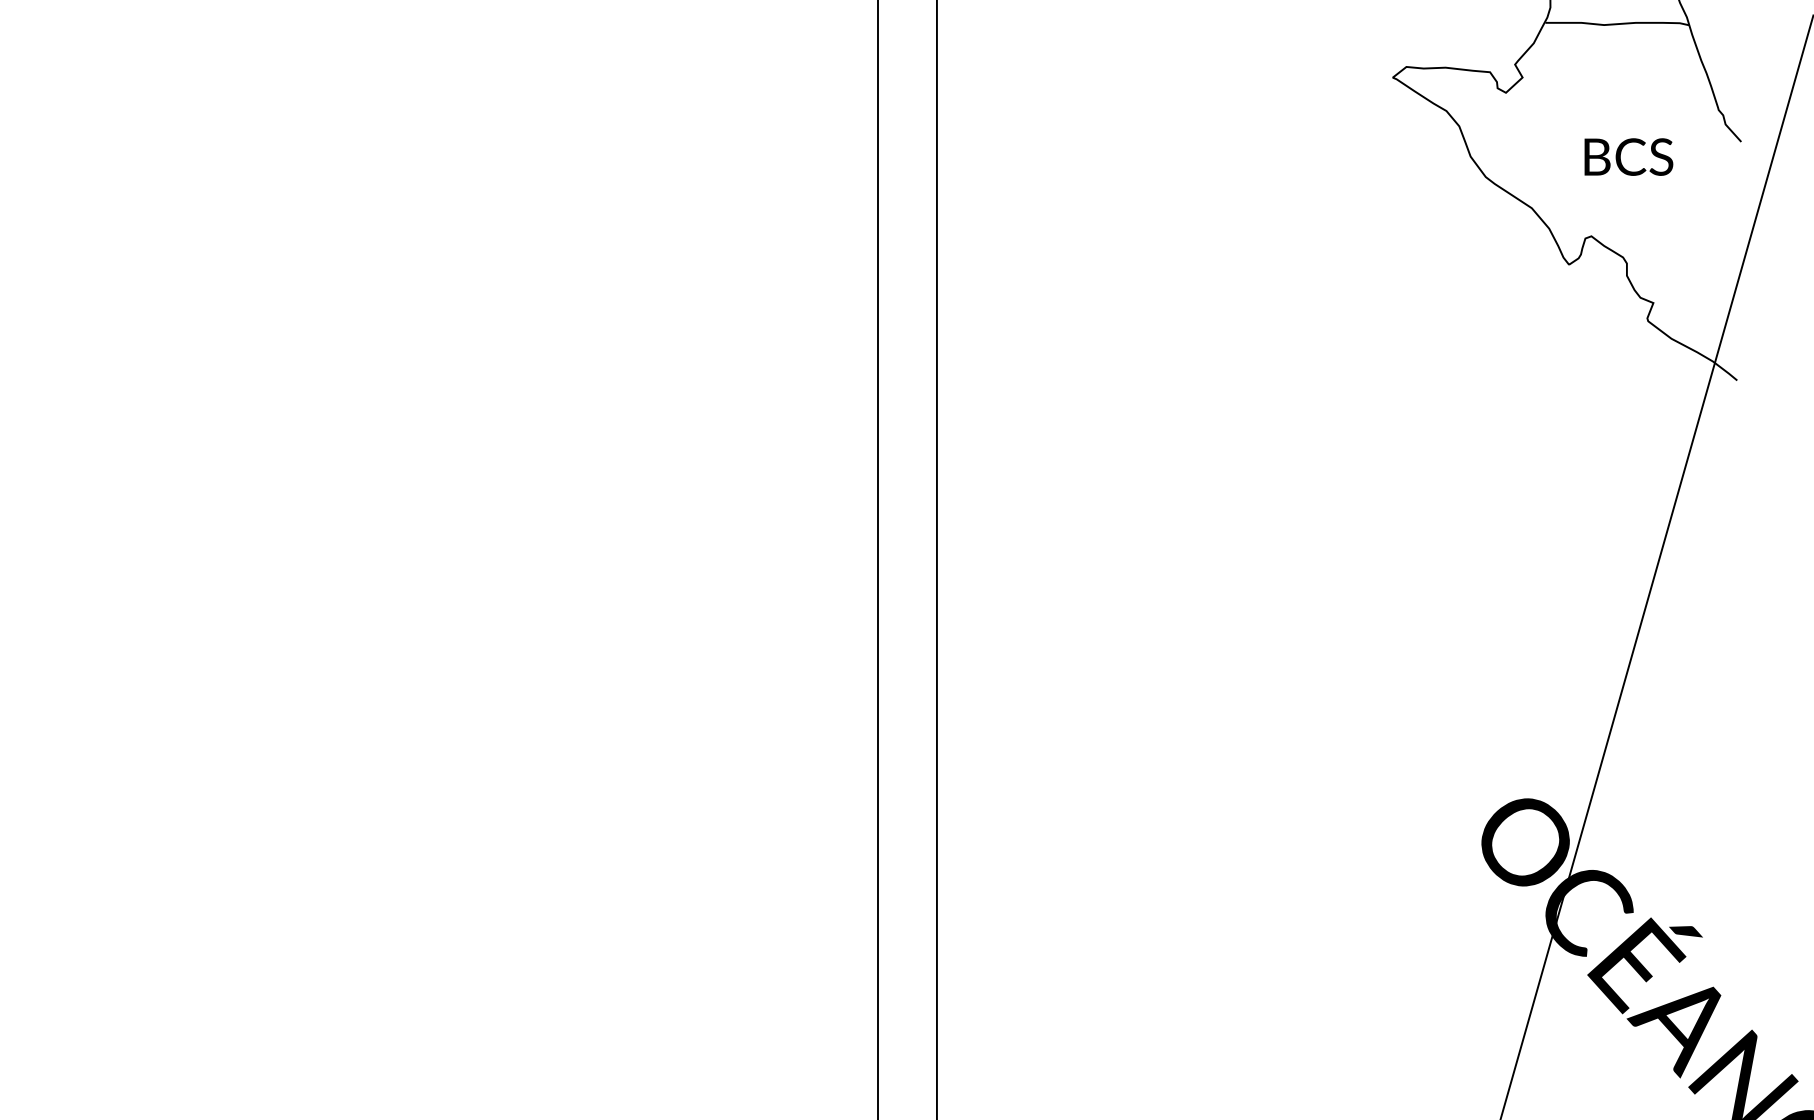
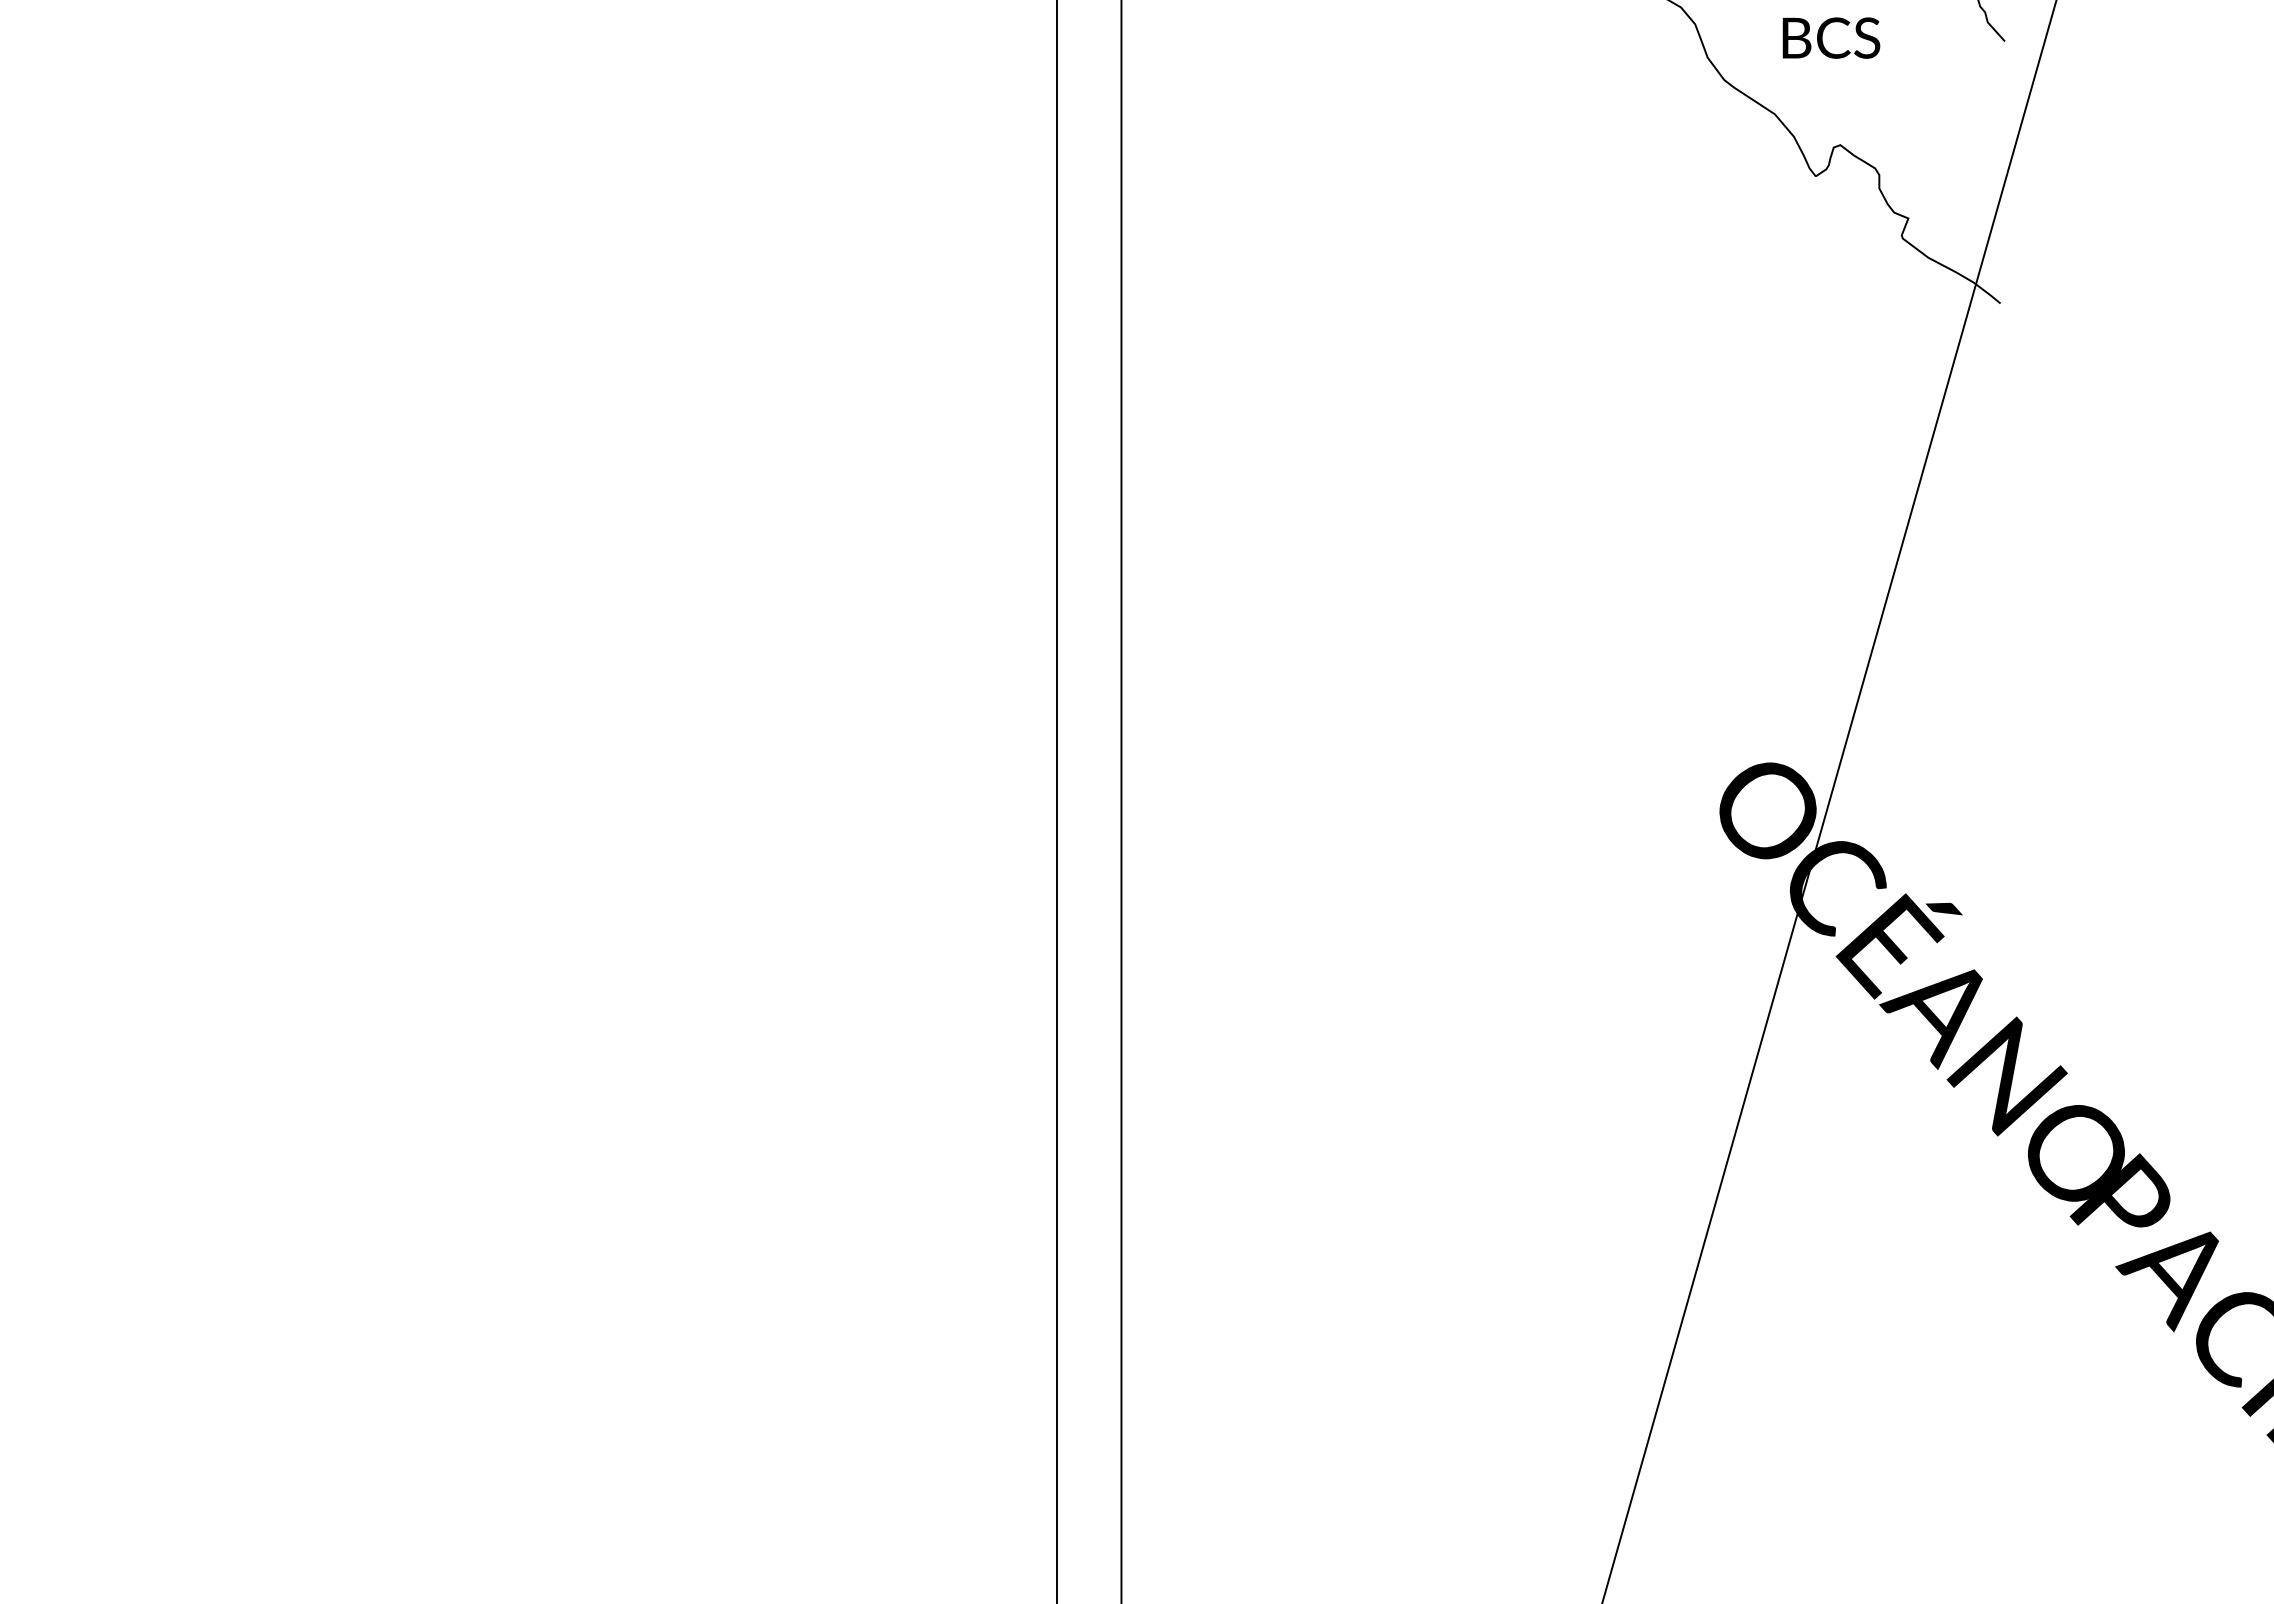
text: (1628, 156) -> (1831, 37), moved

